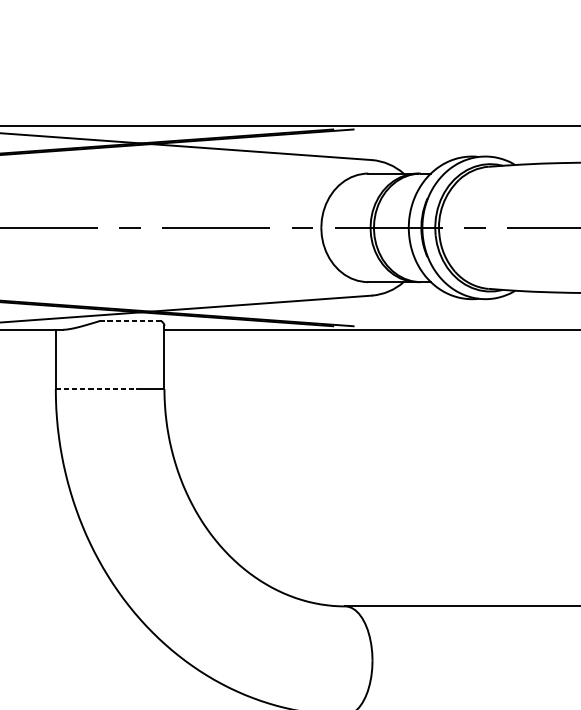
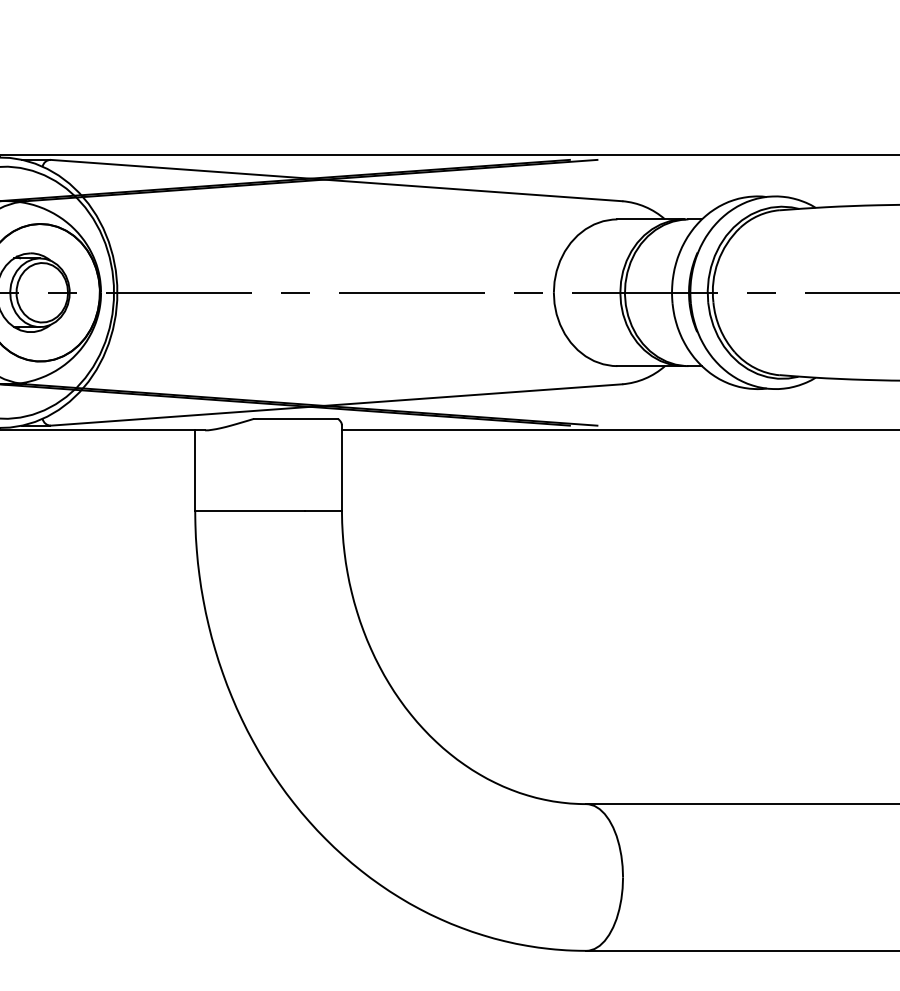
line: (130, 320) -> (296, 418), dashed -> solid
line: (96, 389) -> (250, 510), dashed -> solid

